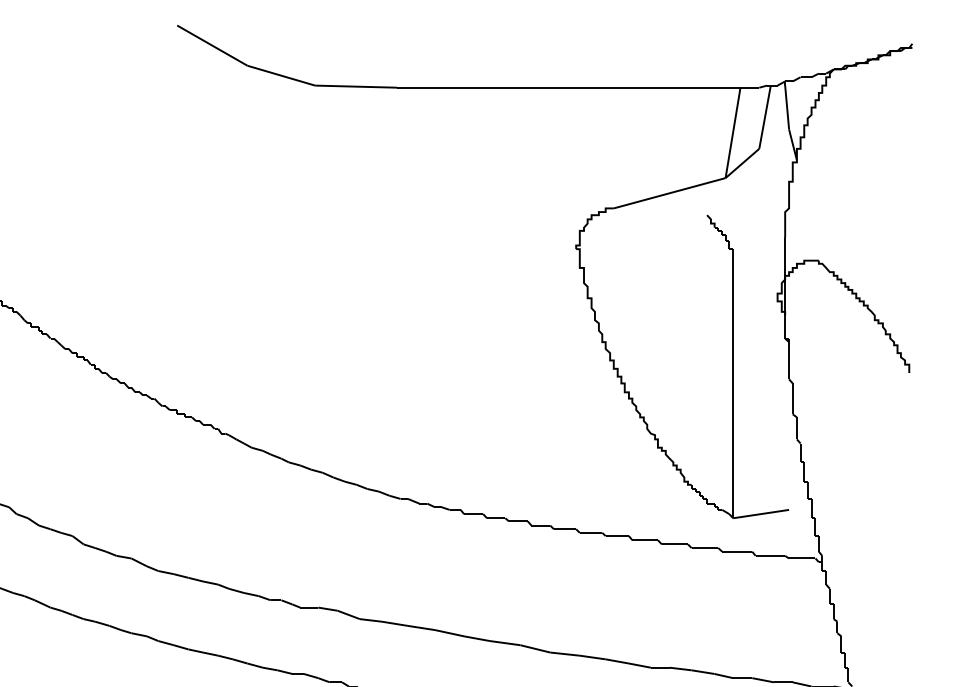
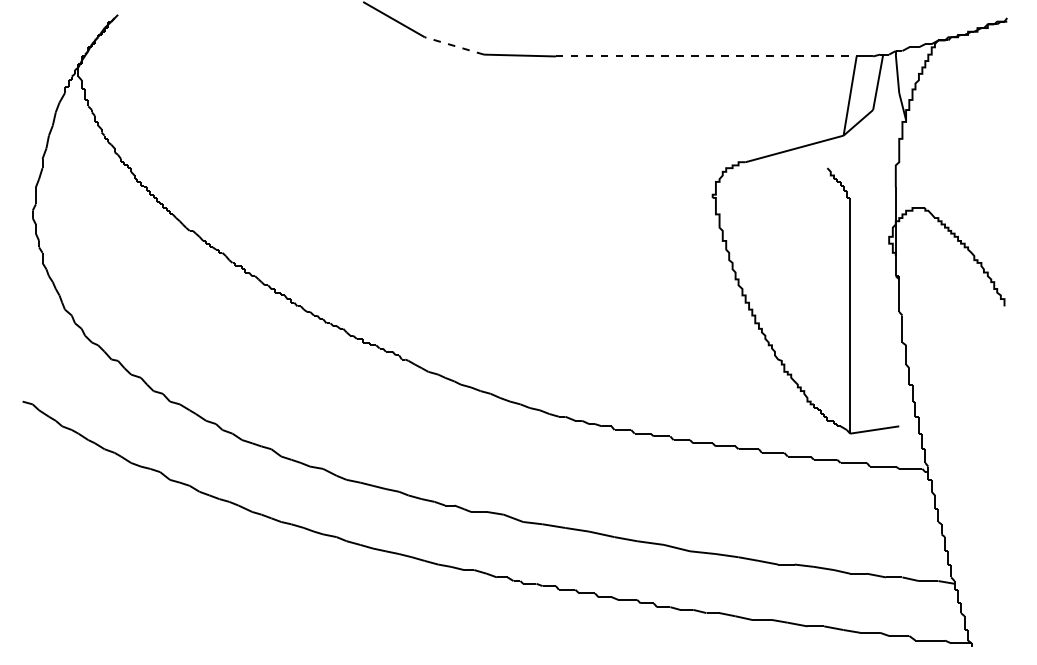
line: (281, 75) -> (454, 45), solid -> dashed
line: (569, 87) -> (706, 56), solid -> dashed

